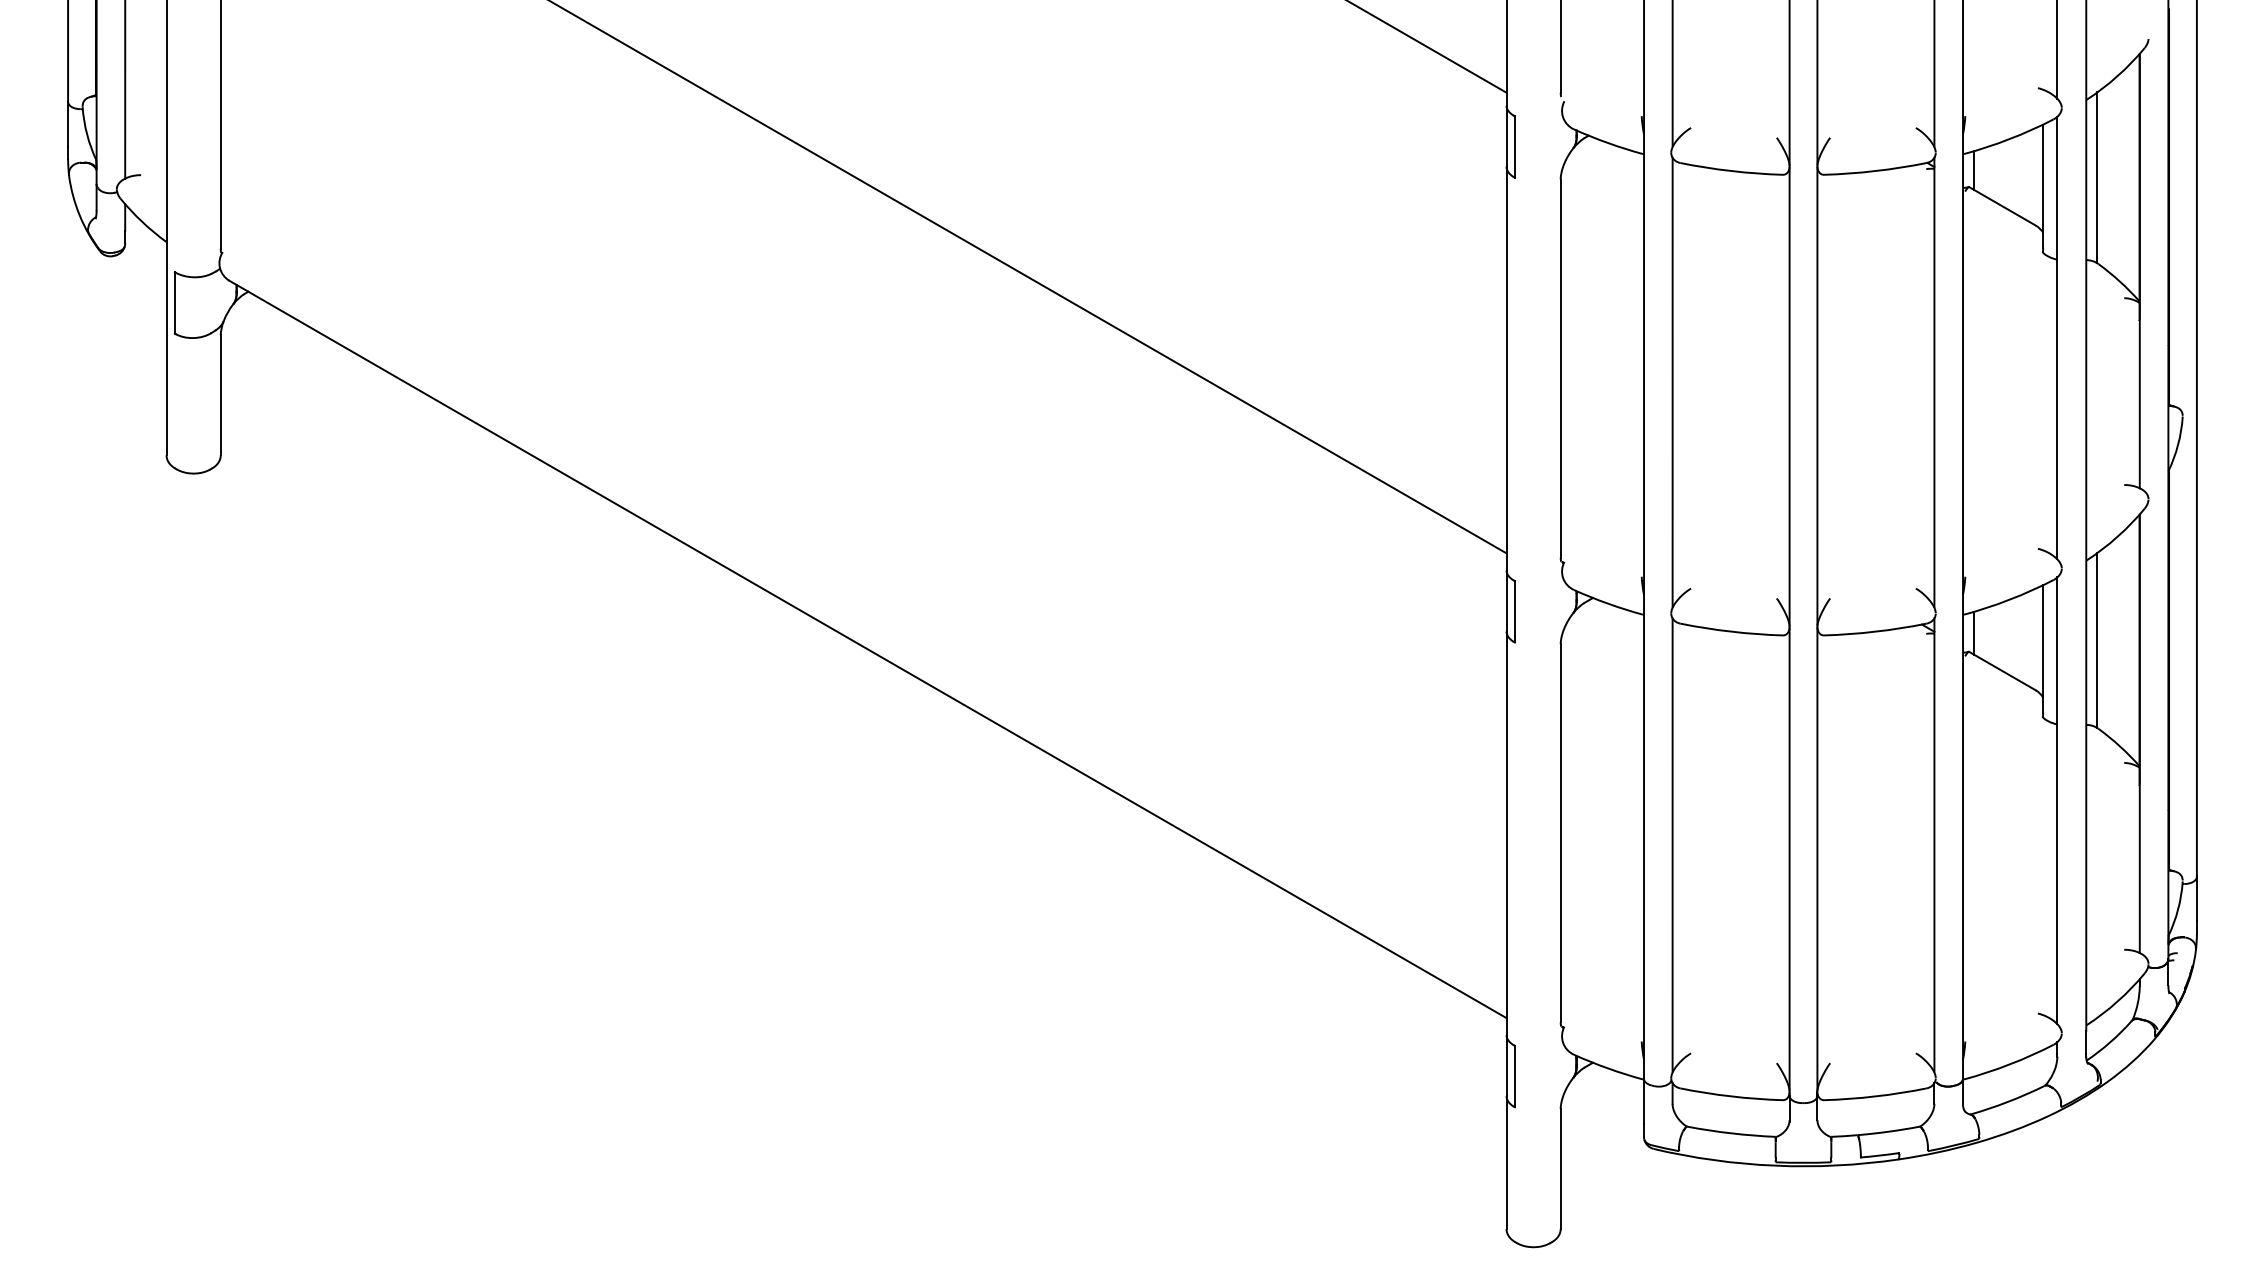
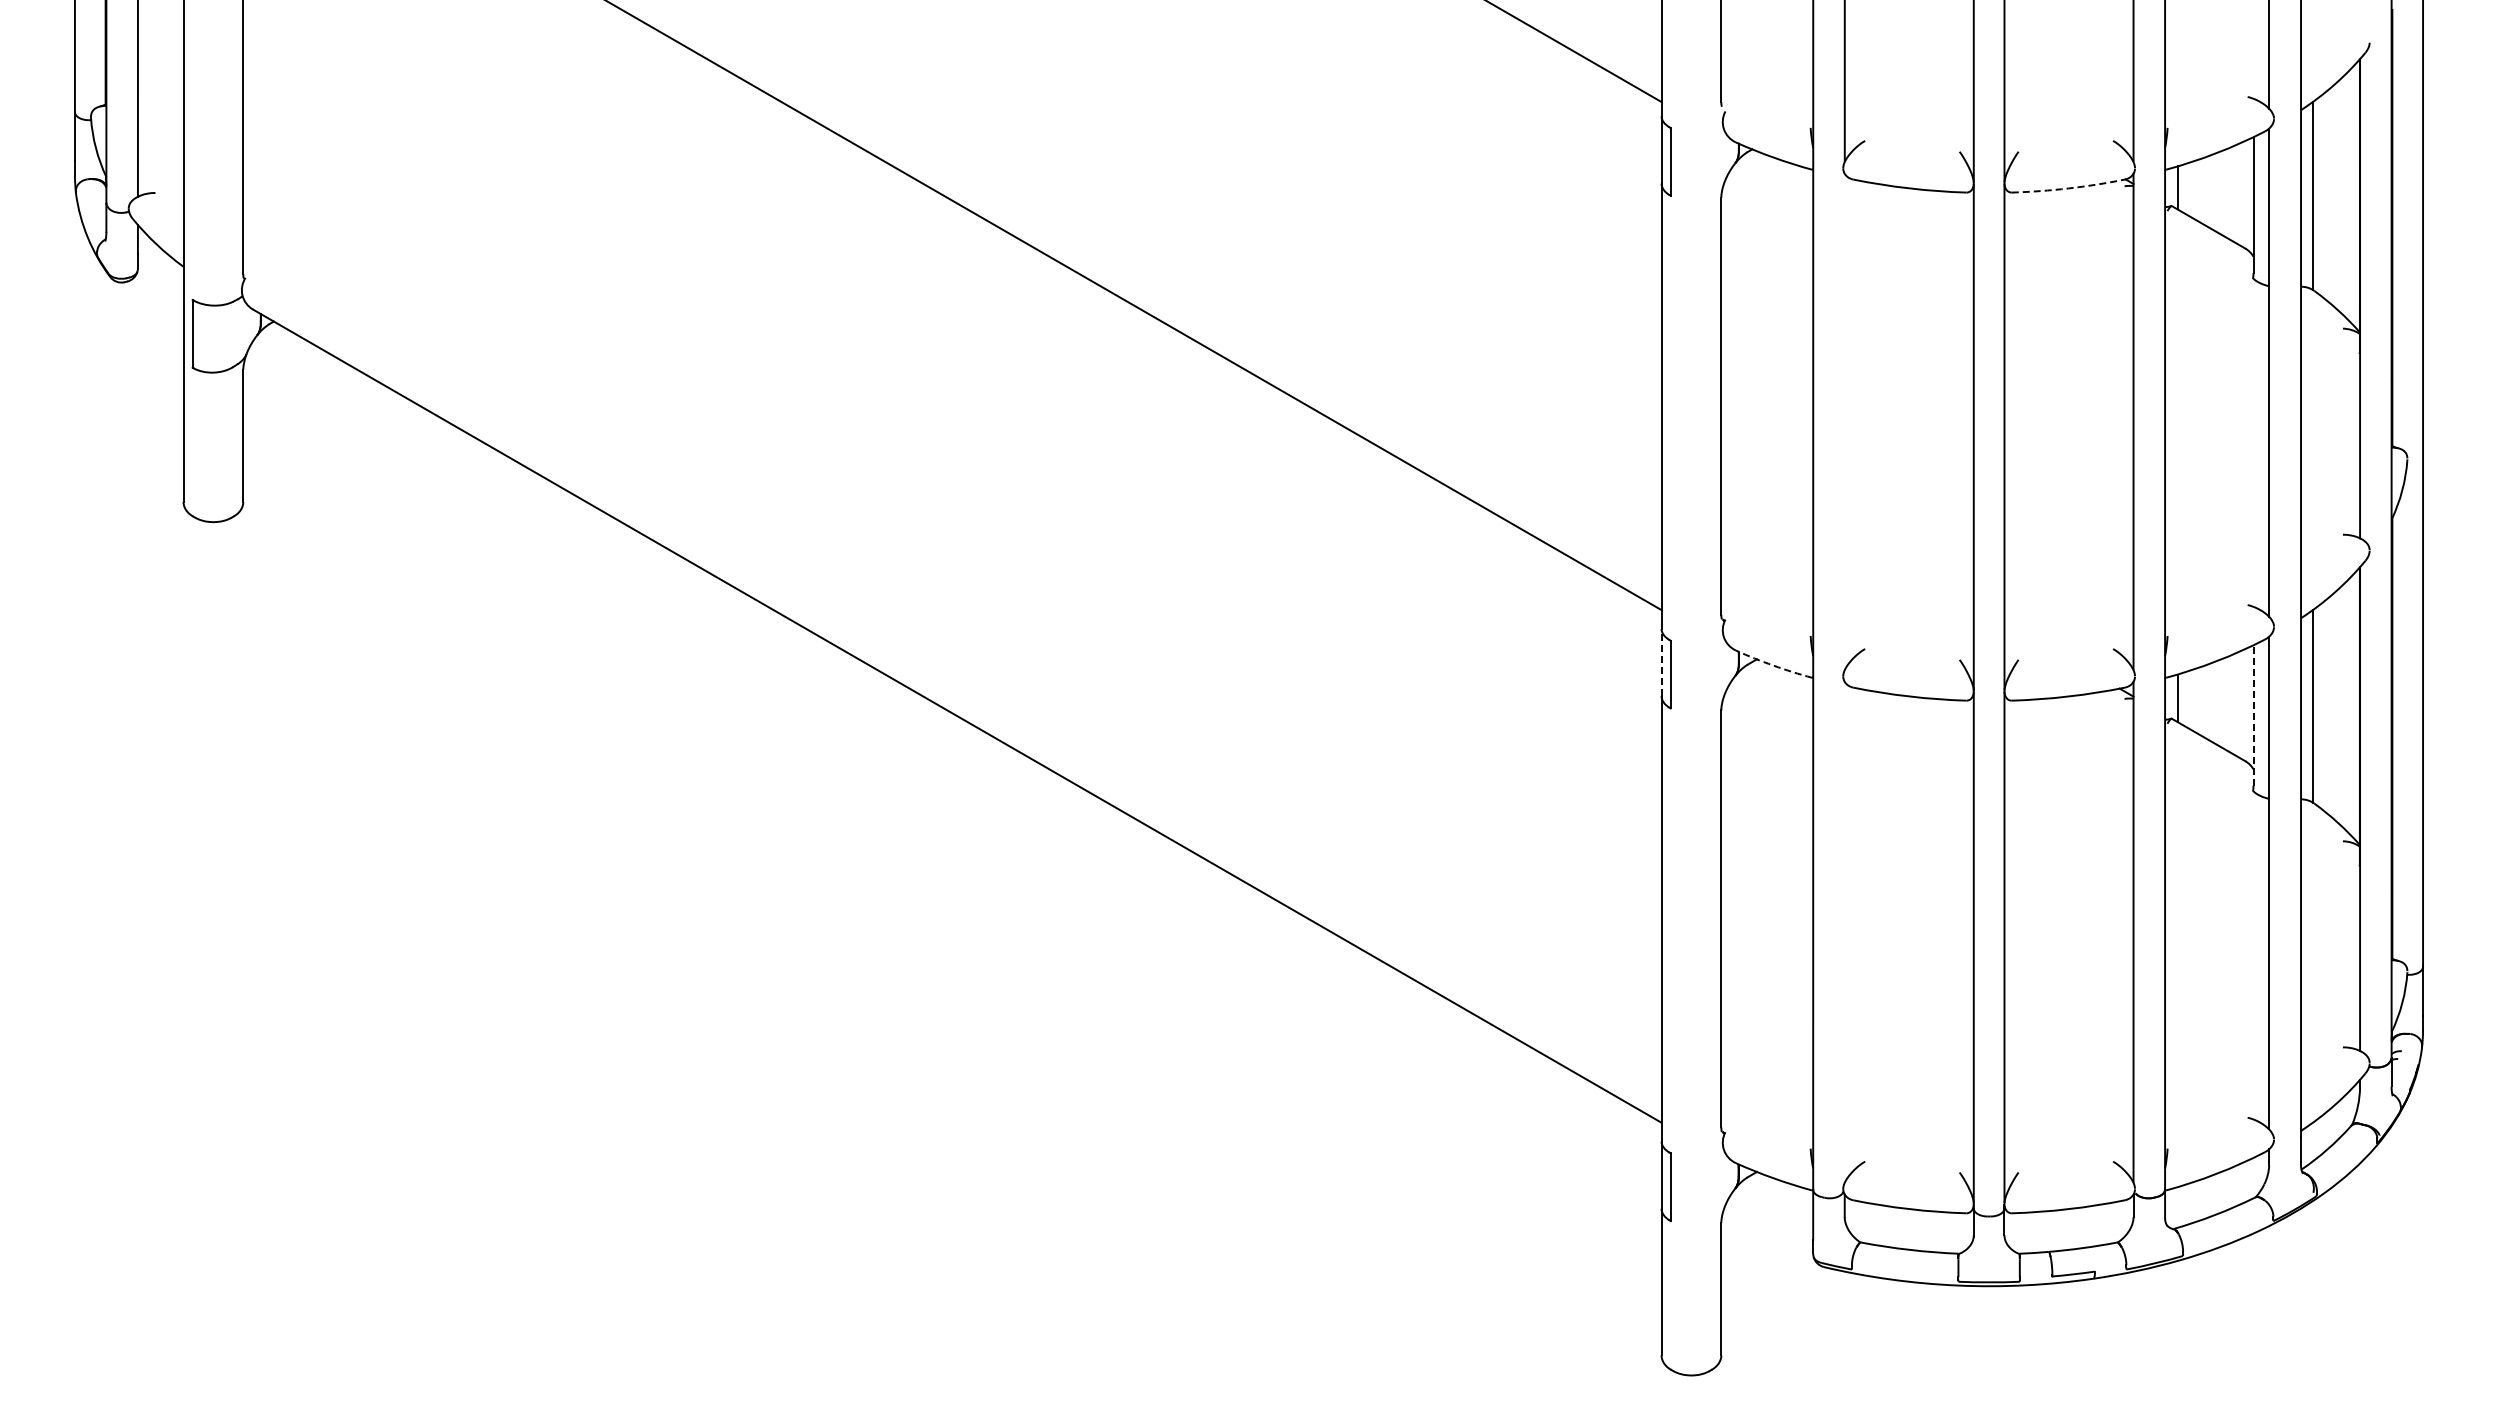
arc: (1875, 171) -> (2068, 188), solid -> dashed
line: (1672, 381) -> (1844, 420), removed
line: (1506, 600) -> (1661, 662), solid -> dashed
arc: (1608, 603) -> (1773, 665), solid -> dashed
line: (2043, 647) -> (2253, 714), solid -> dashed
line: (1672, 844) -> (1844, 931), removed

